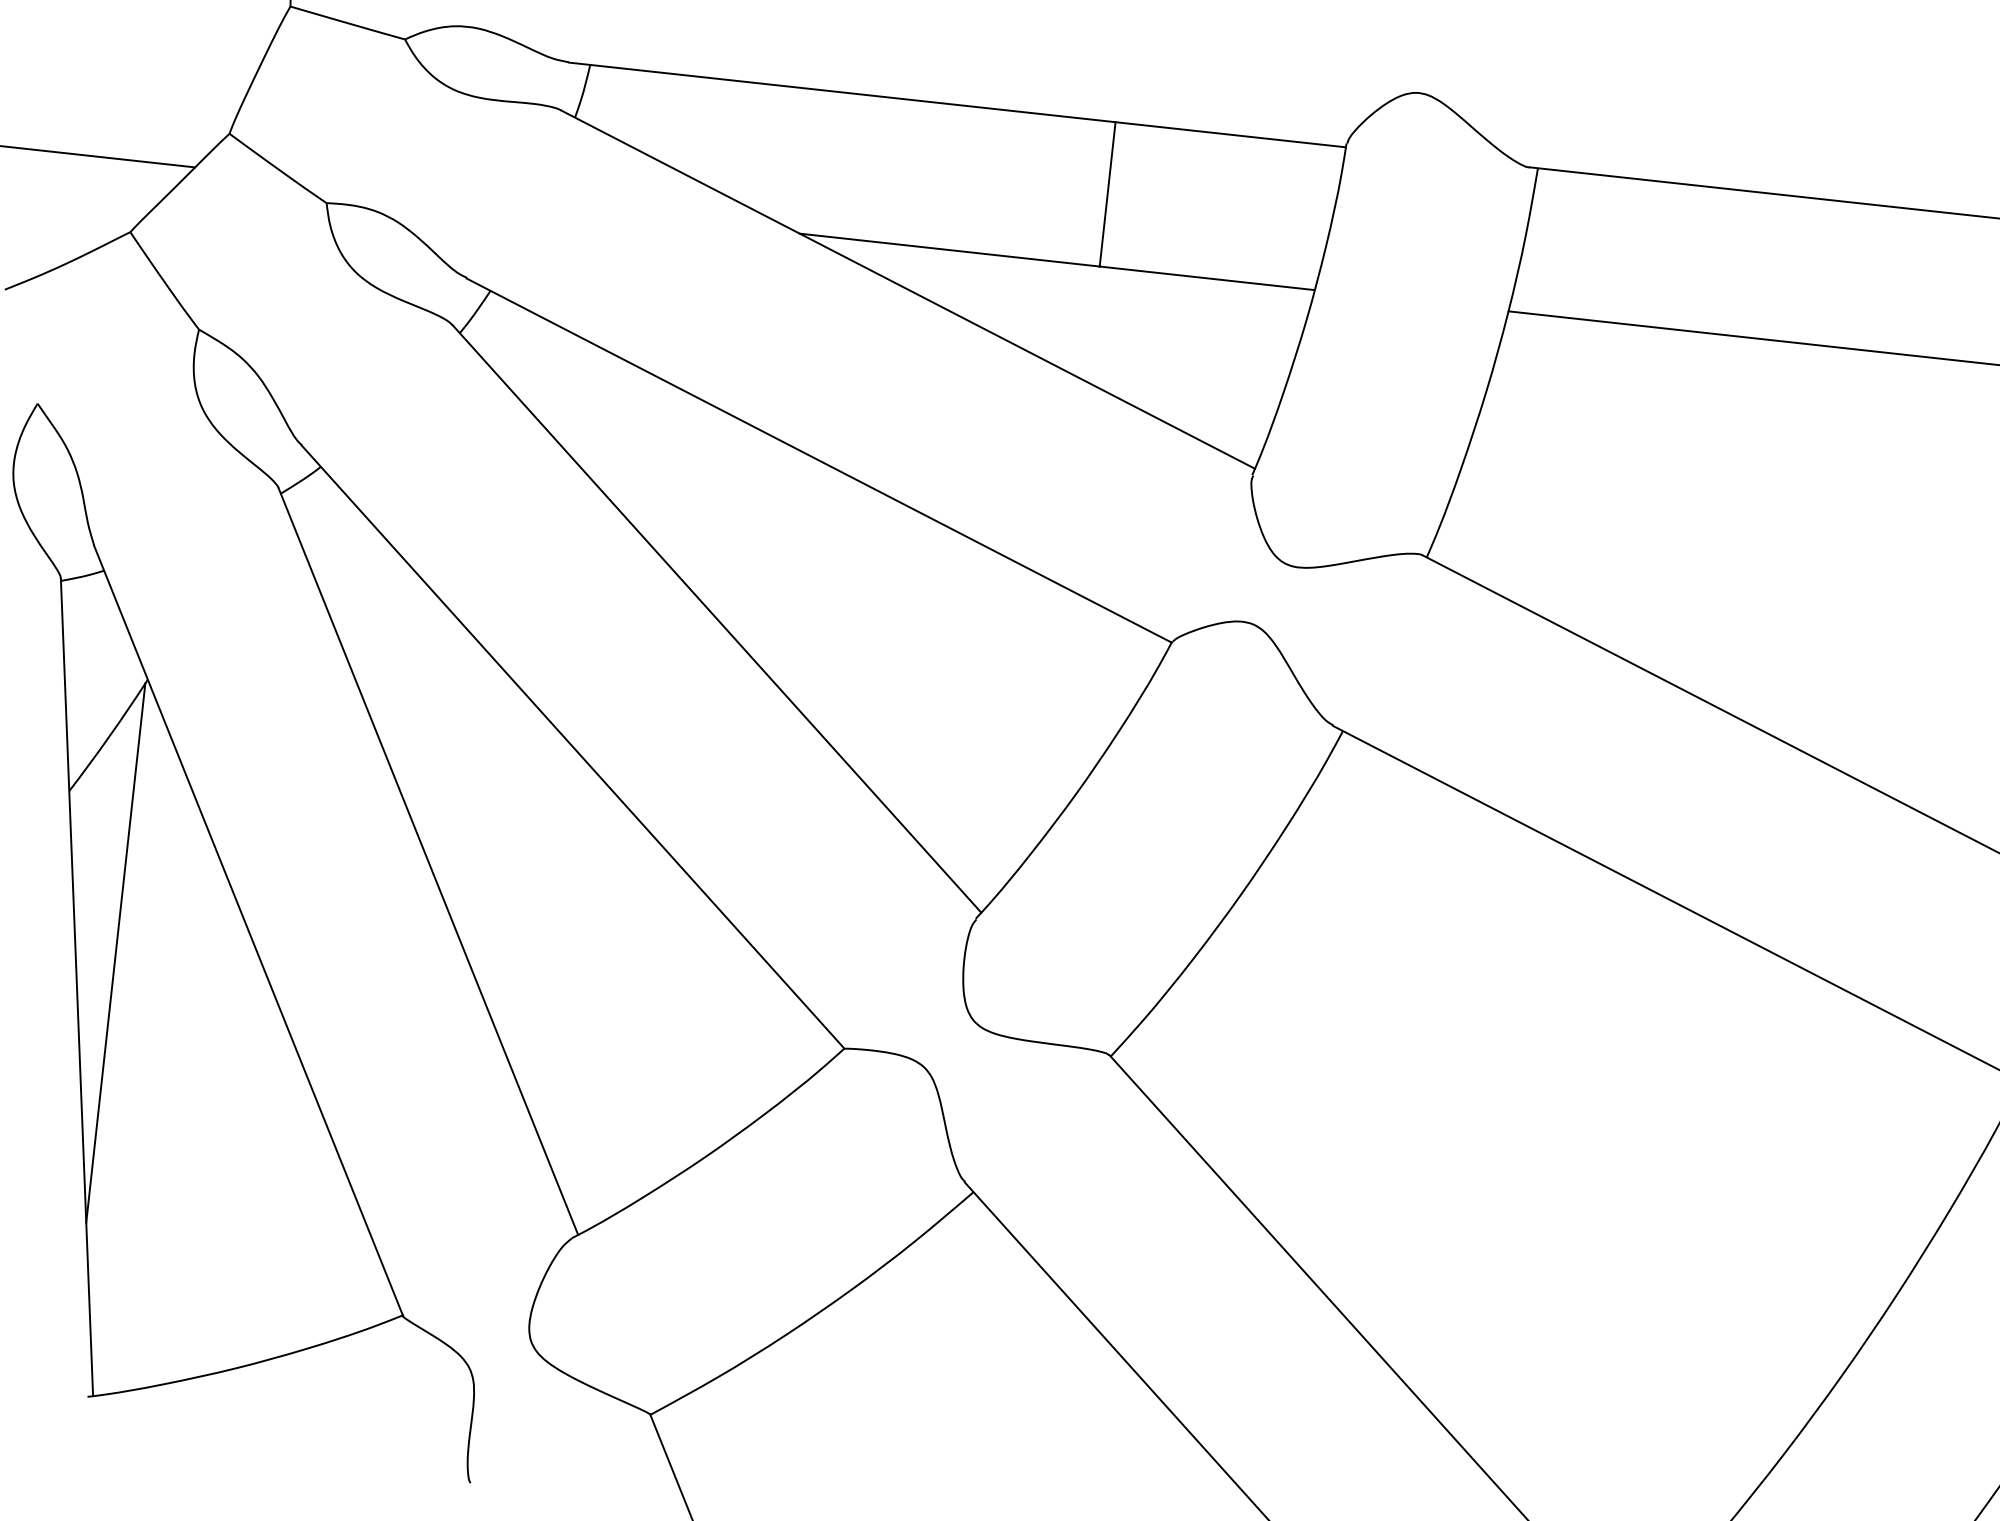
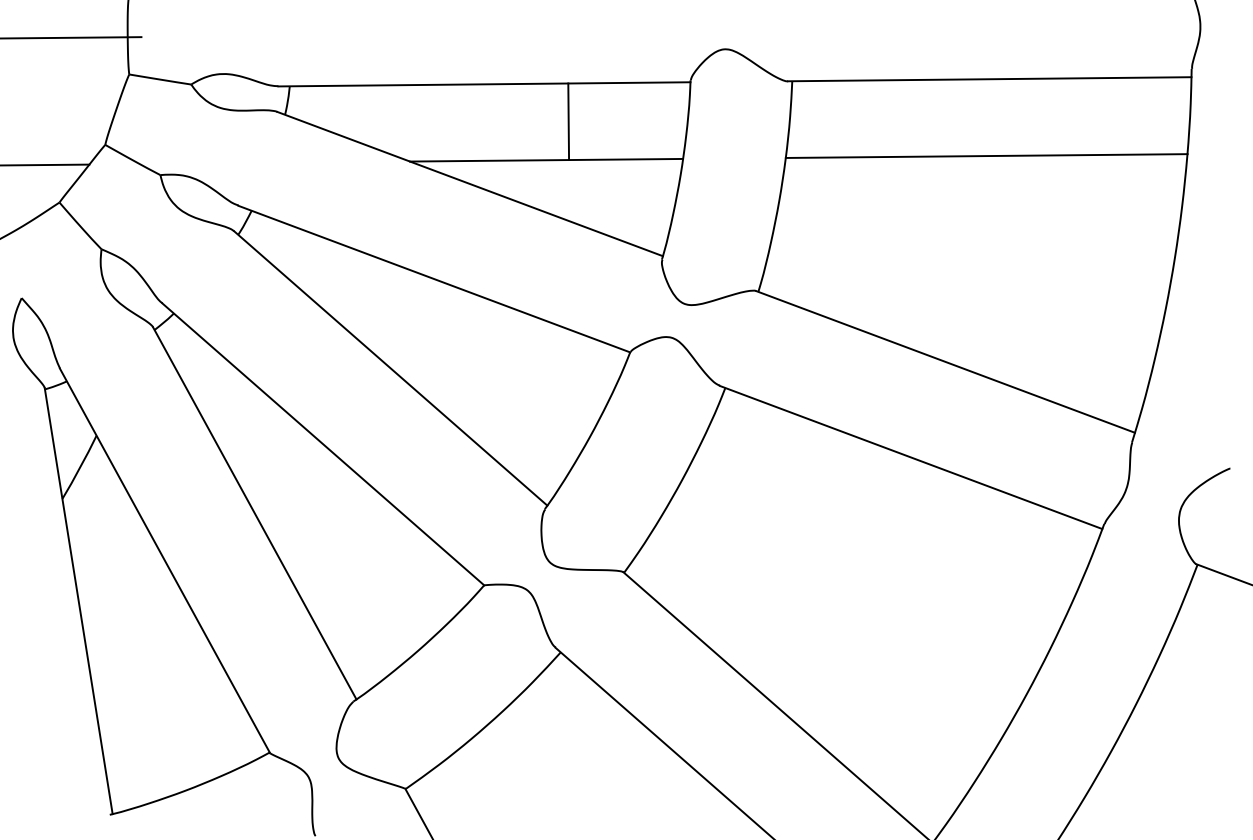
line: (115, 952) -> (96, 580), removed

